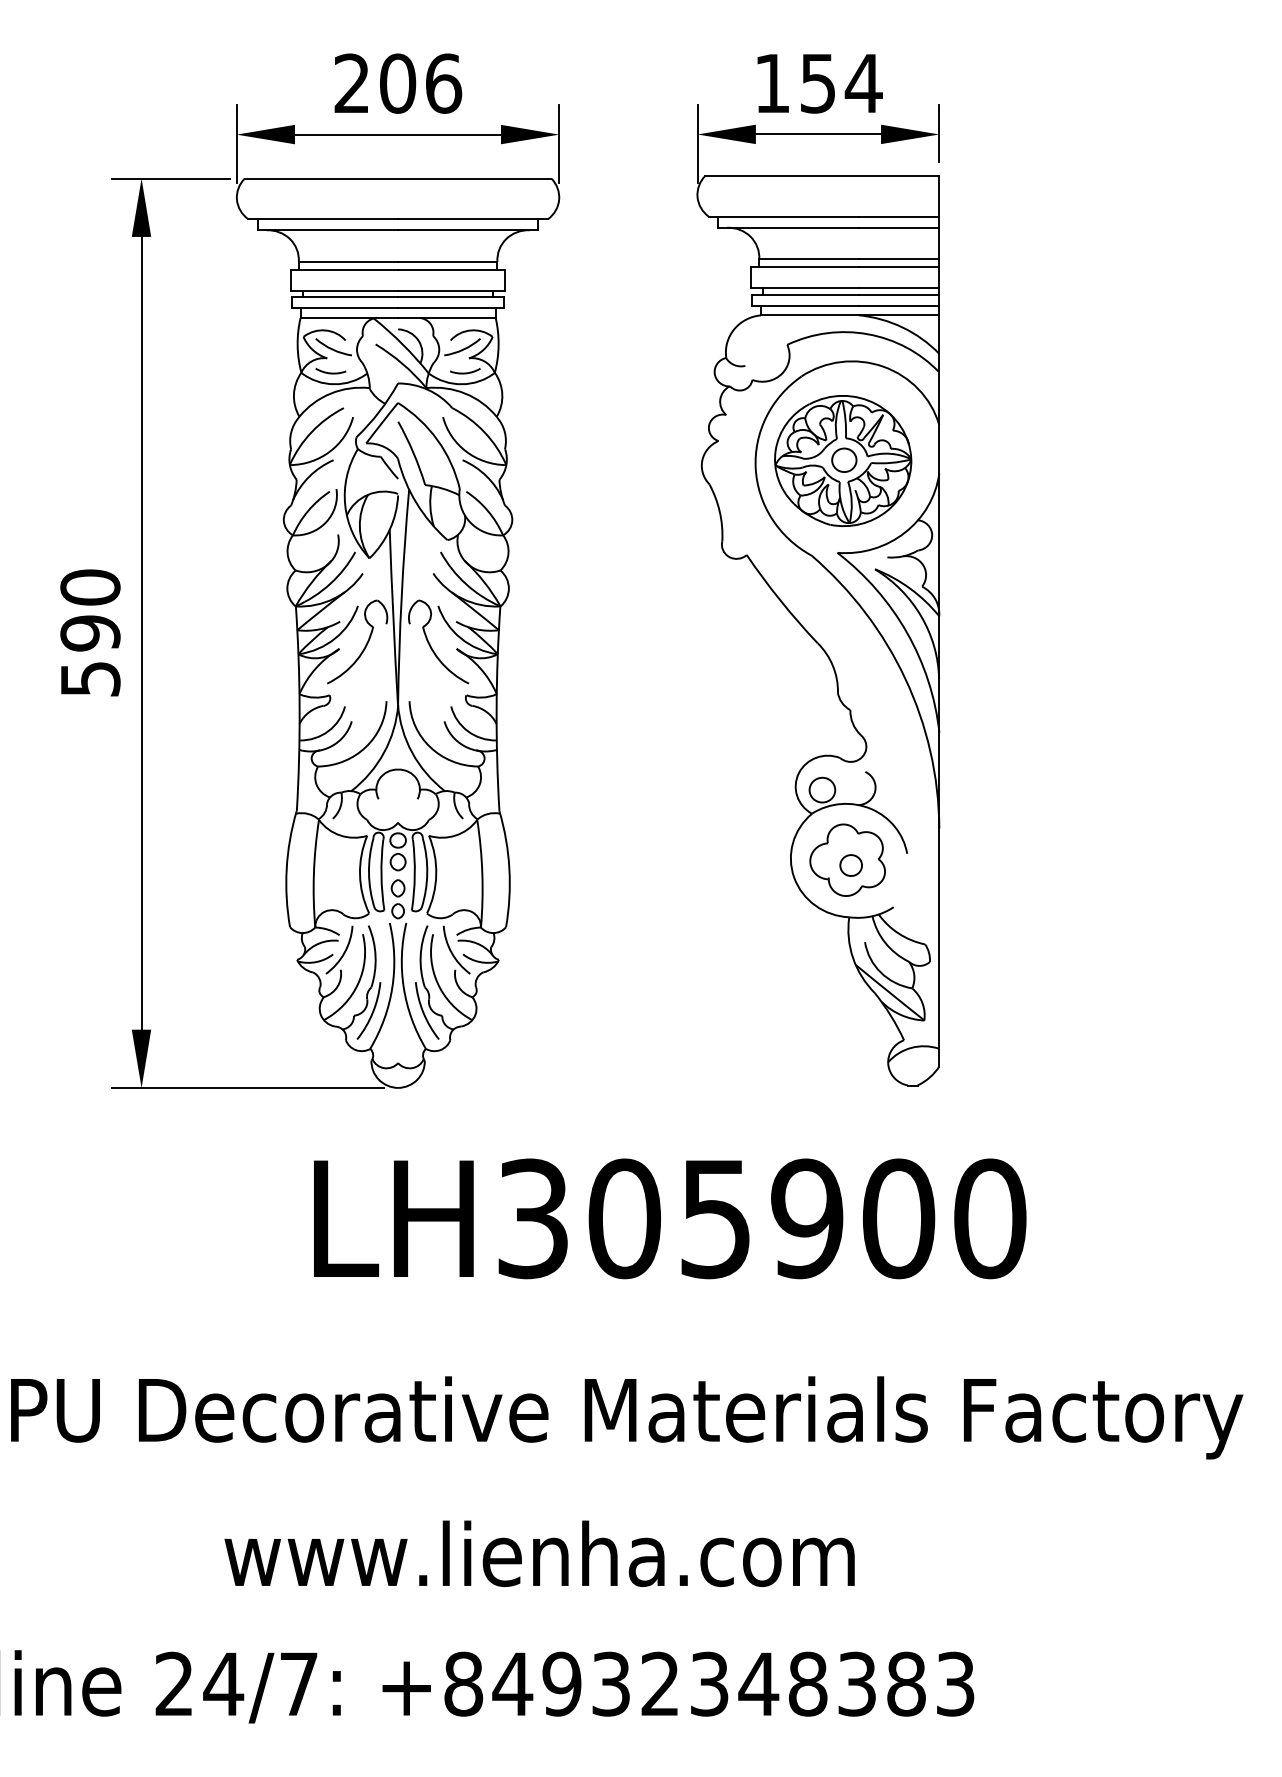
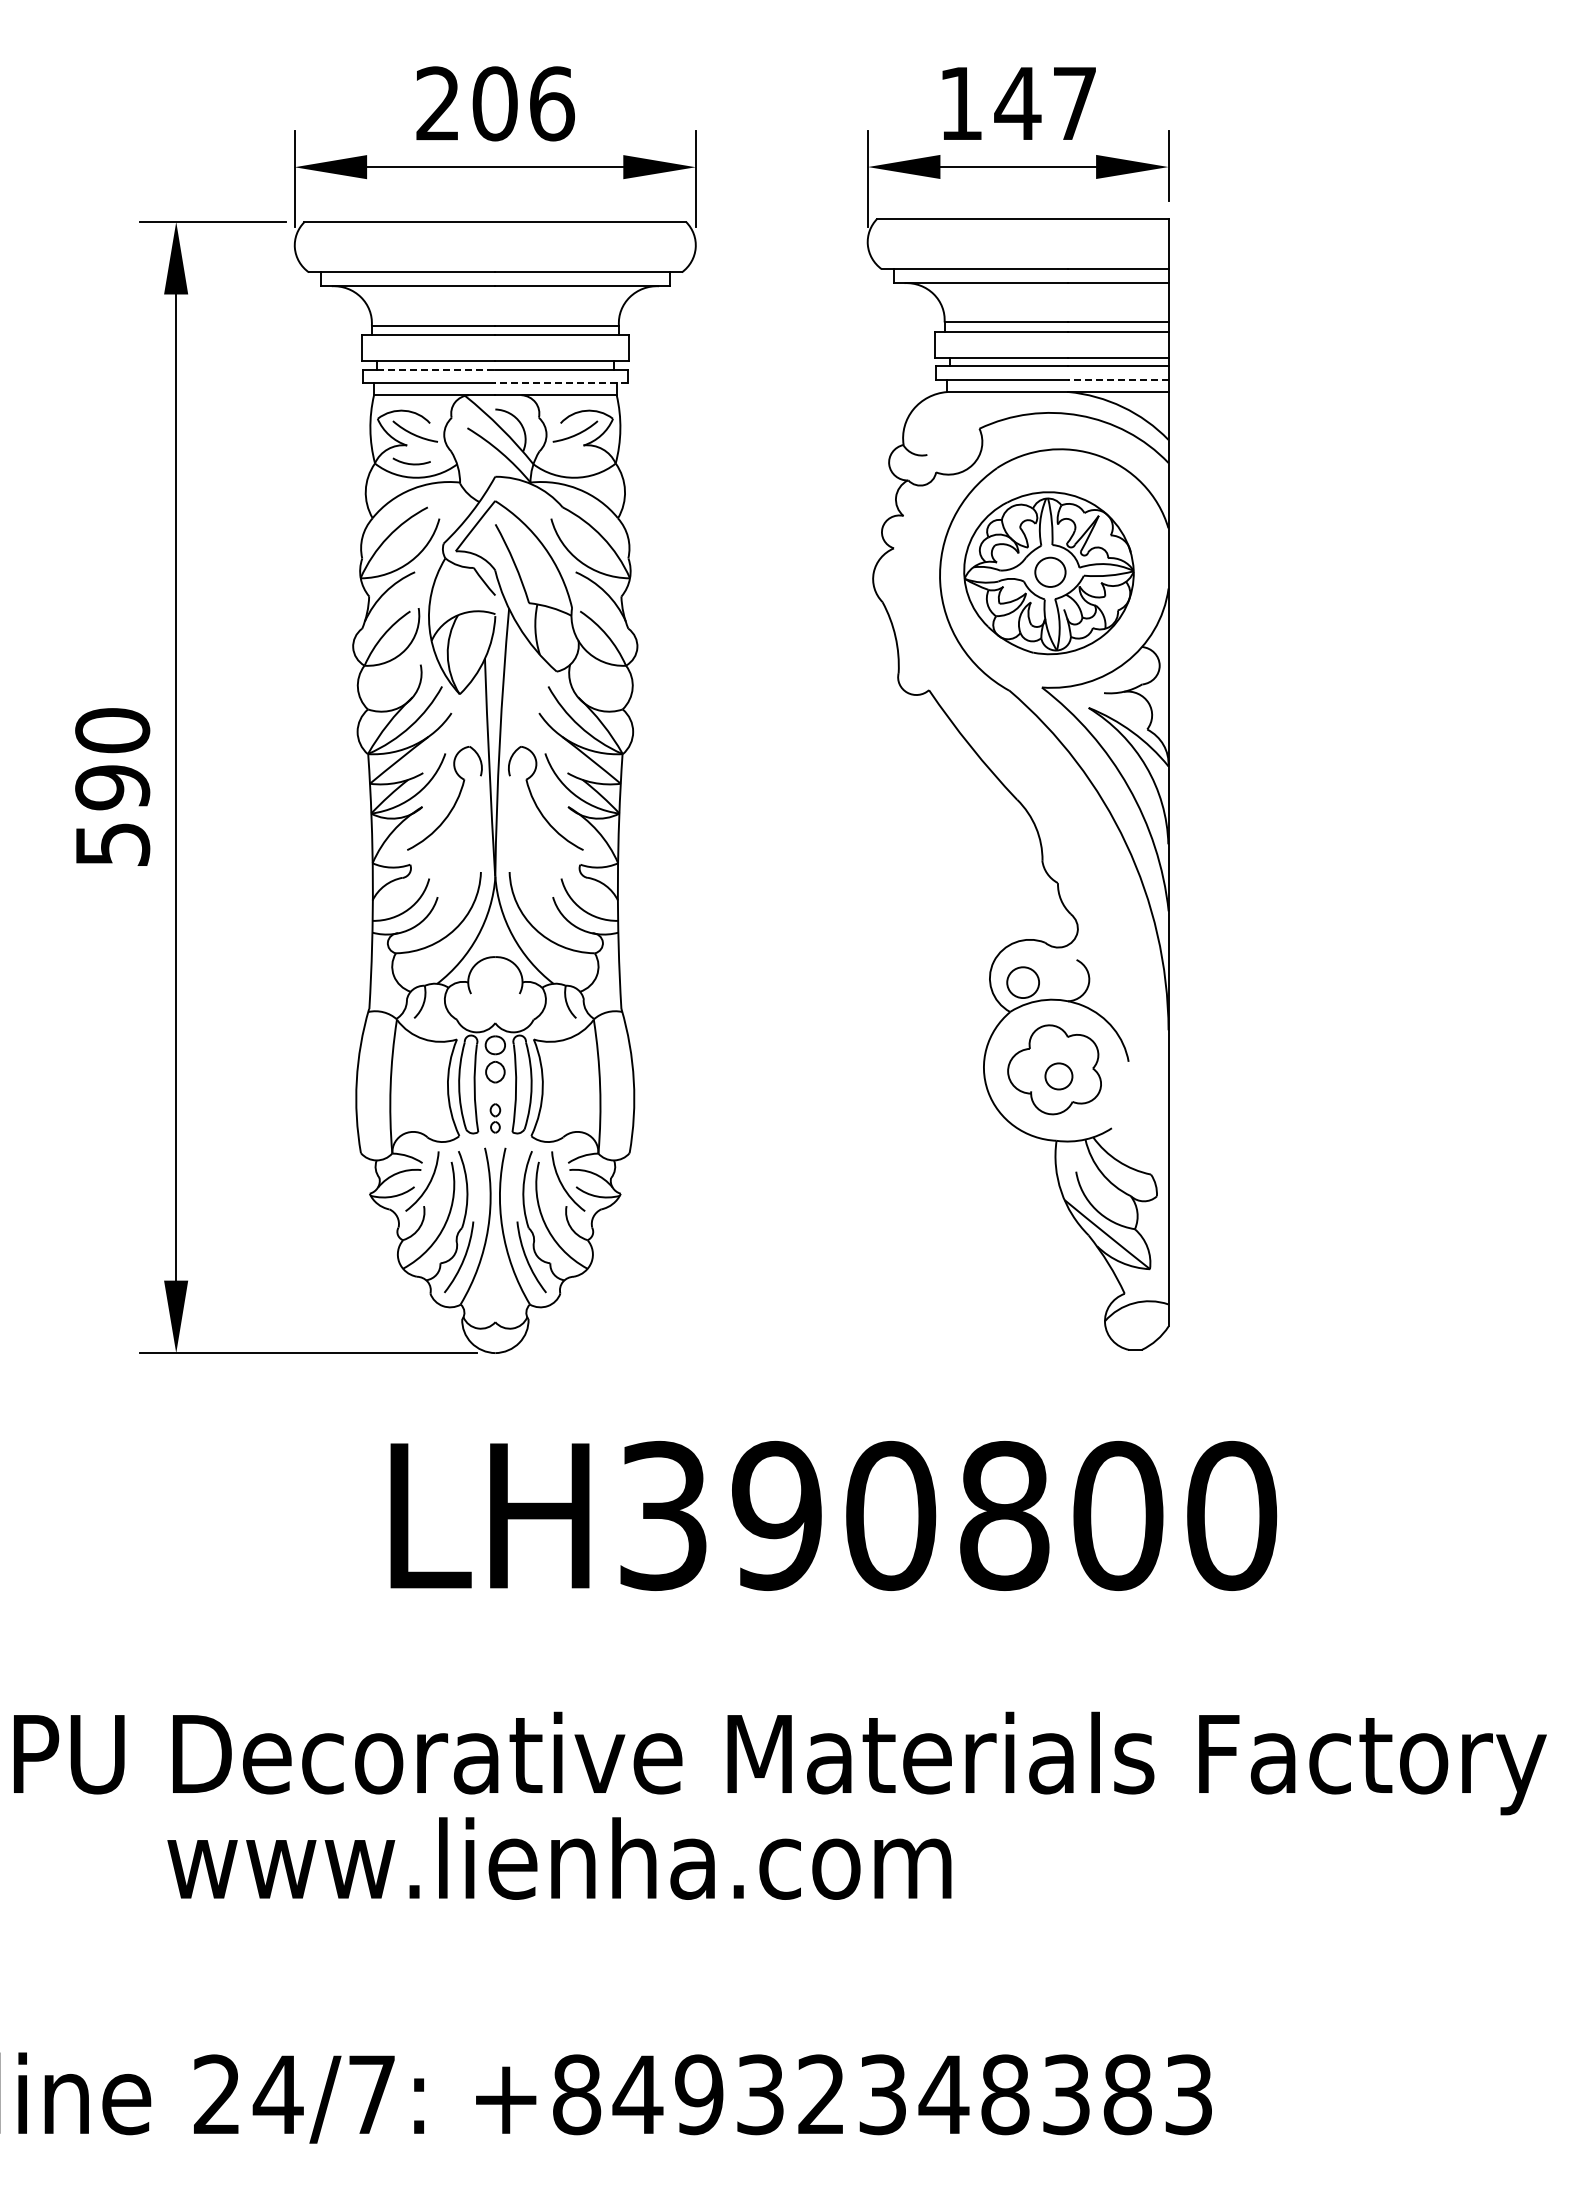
text: (841, 84) -> (1046, 104), 154 -> 147
line: (350, 297) -> (436, 369), solid -> dashed
line: (898, 306) -> (1117, 380), solid -> dashed
line: (450, 308) -> (560, 383), solid -> dashed
curve: (464, 372) -> (578, 463), removed
part: (398, 899) -> (495, 1118), size x0.6
text: (715, 1218) -> (890, 1515), LH305900 -> LH390800
text: (539, 1553) -> (559, 1858), moved

